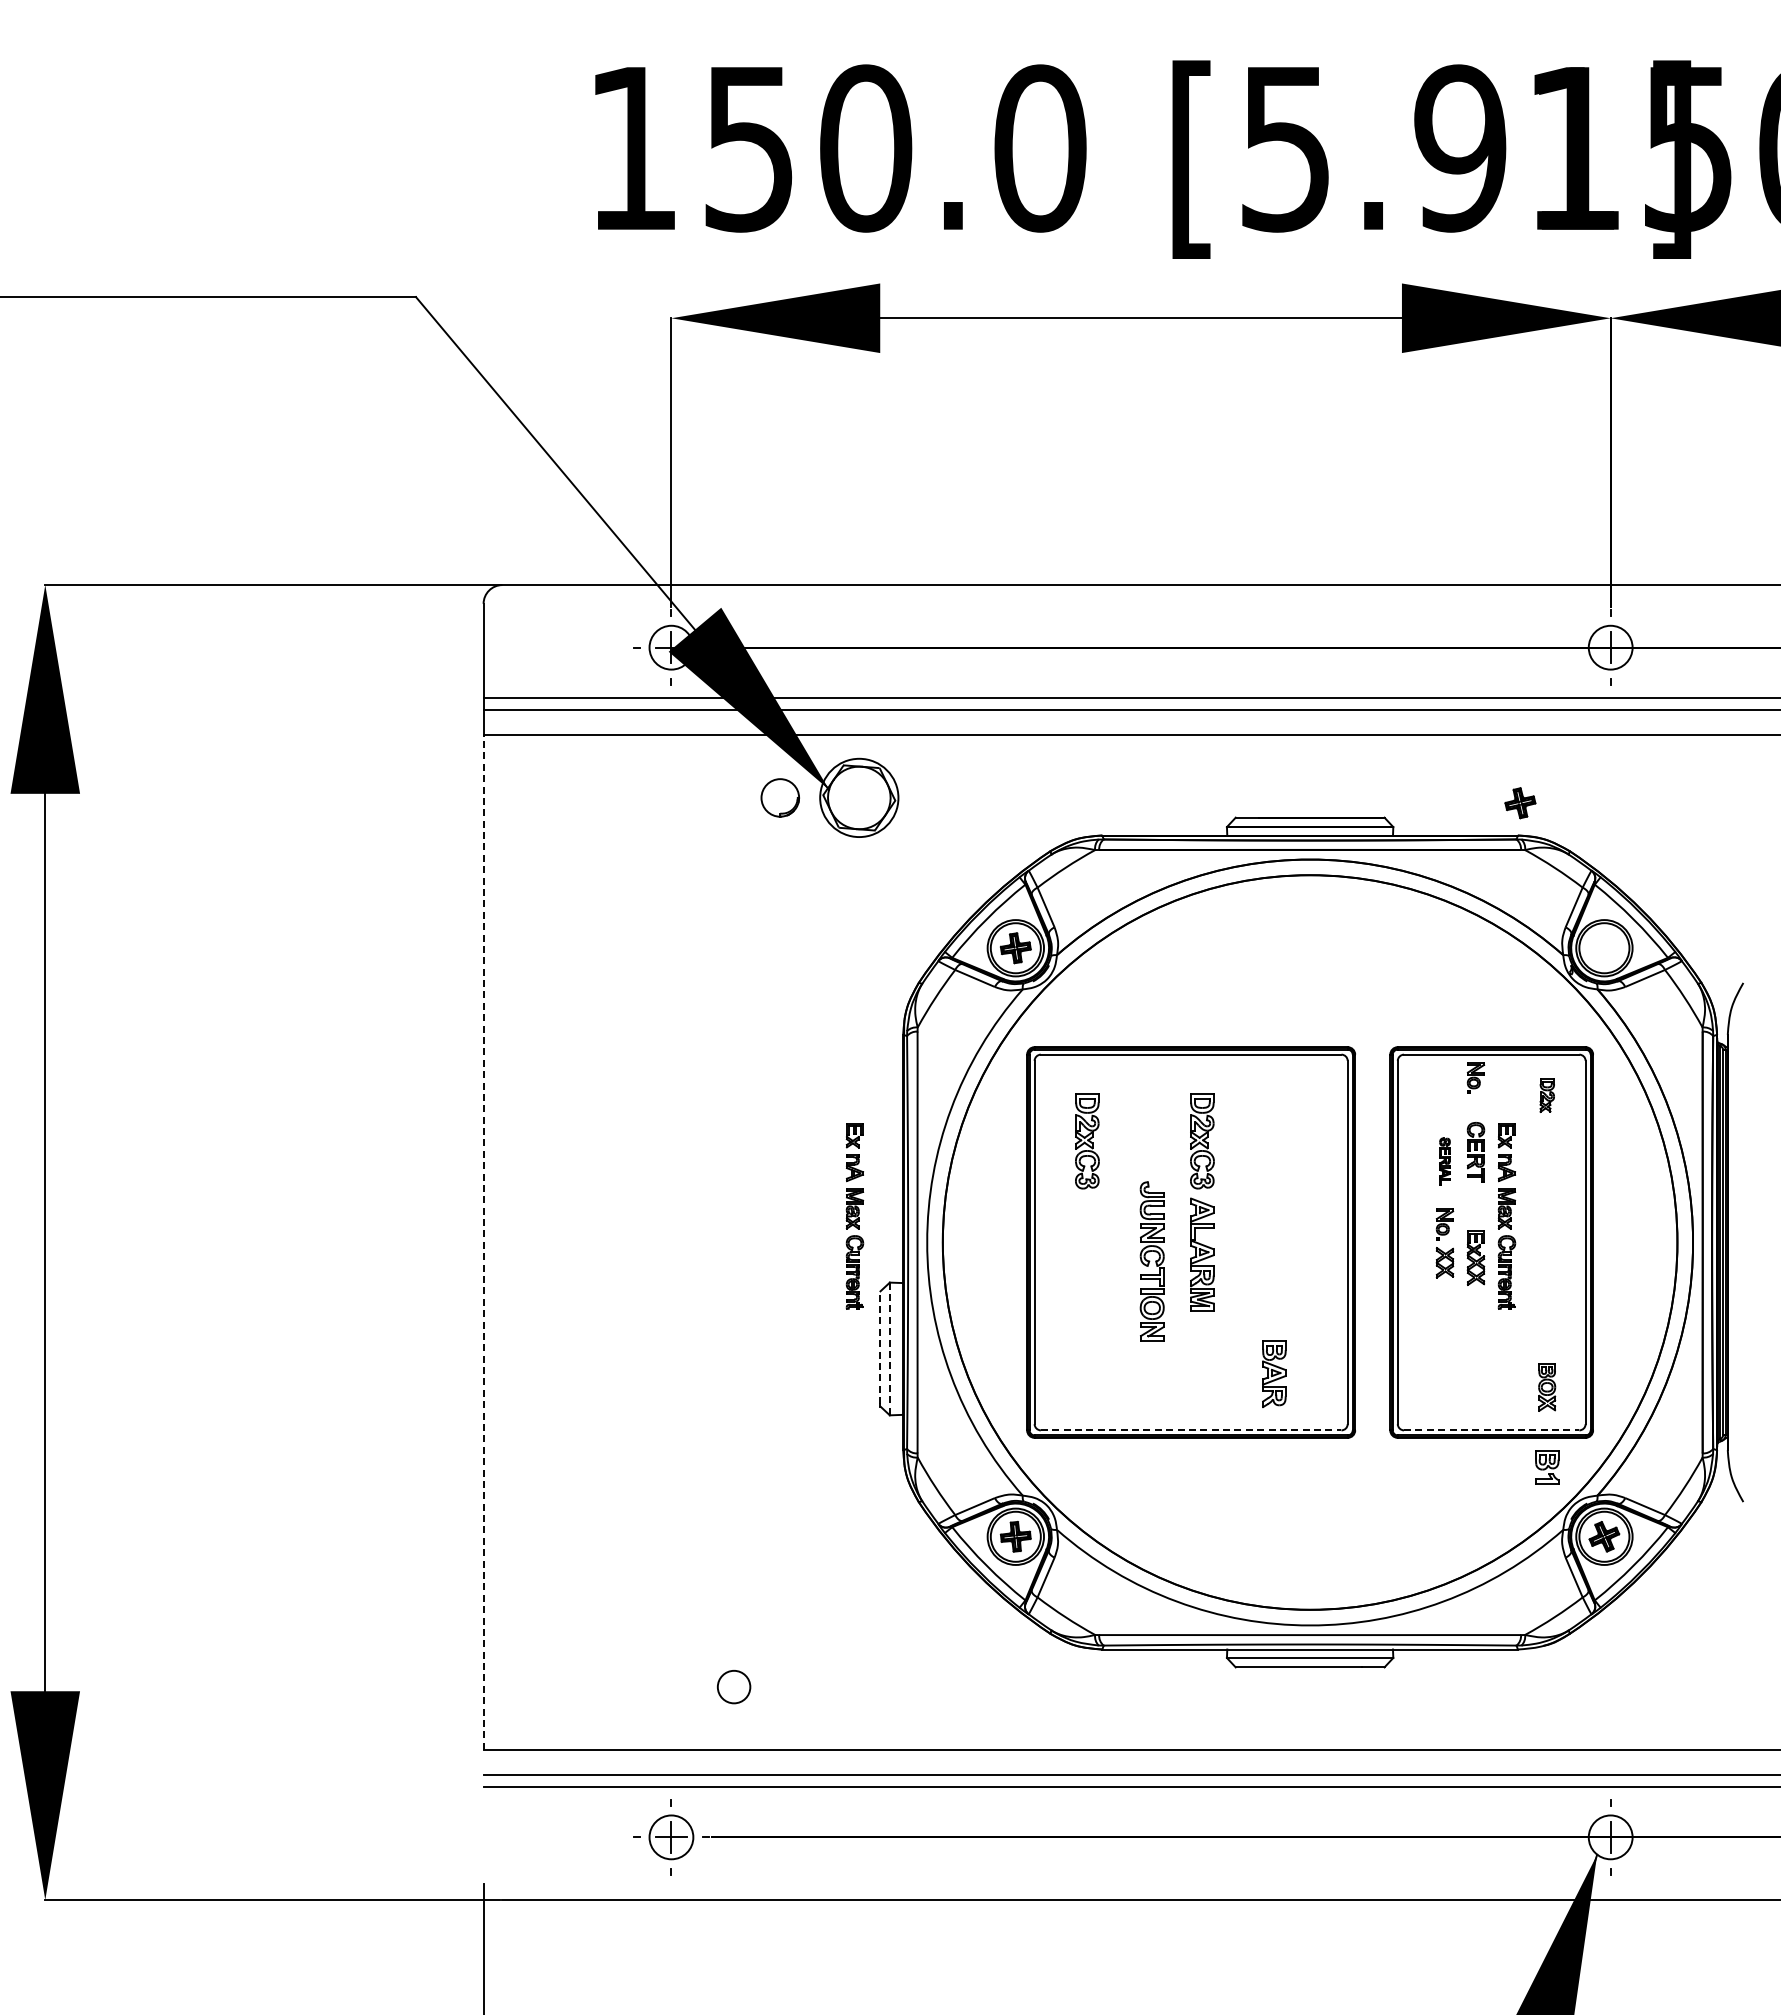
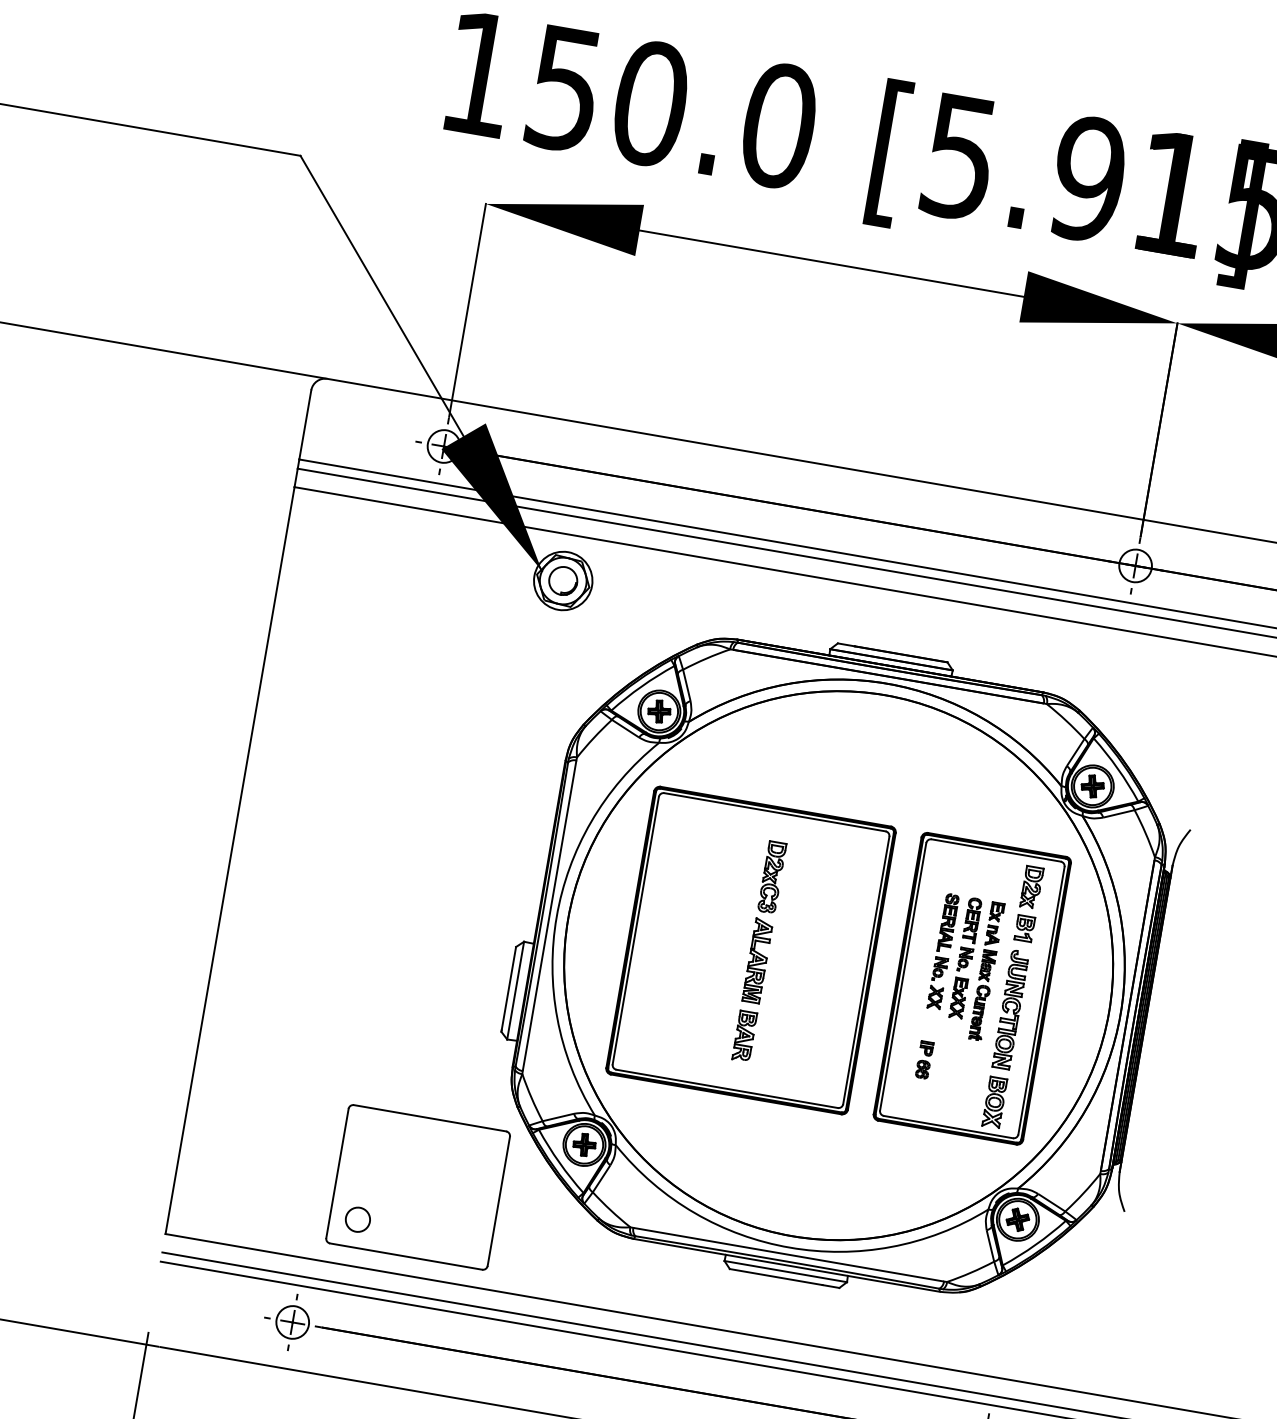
part: (779, 797) -> (562, 580), moved
part: (1520, 803) -> (1092, 786), moved
part: (1475, 1077) -> (965, 959), moved
part: (1547, 1095) -> (1032, 887), size x1.67
part: (1087, 1141) -> (687, 863), removed
part: (1444, 1161) -> (947, 923), size x1.67
part: (854, 1216) -> (506, 888), removed
line: (483, 1242) -> (230, 860), dashed -> solid
part: (1151, 1261) -> (1010, 1009), moved
line: (880, 1347) -> (508, 988), dashed -> solid
part: (1444, 1347) -> (924, 1060), added
line: (889, 1349) -> (515, 990), dashed -> solid
part: (1274, 1373) -> (744, 1035), moved
part: (1546, 1387) -> (994, 1102), size x1.43
line: (1191, 1430) -> (727, 1089), dashed -> solid
line: (1491, 1430) -> (948, 1127), dashed -> solid
part: (1547, 1467) -> (1024, 928), moved
part: (805, 1630) -> (417, 1187), added

